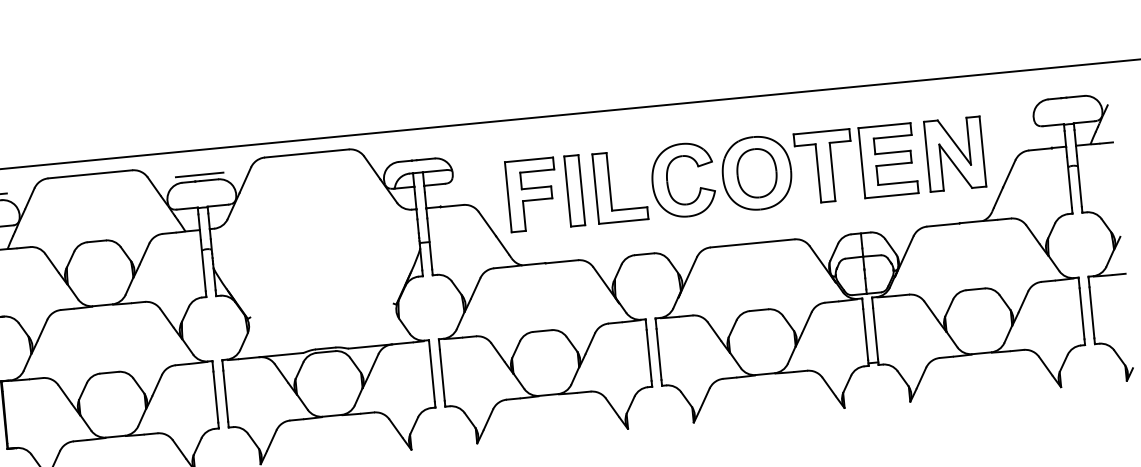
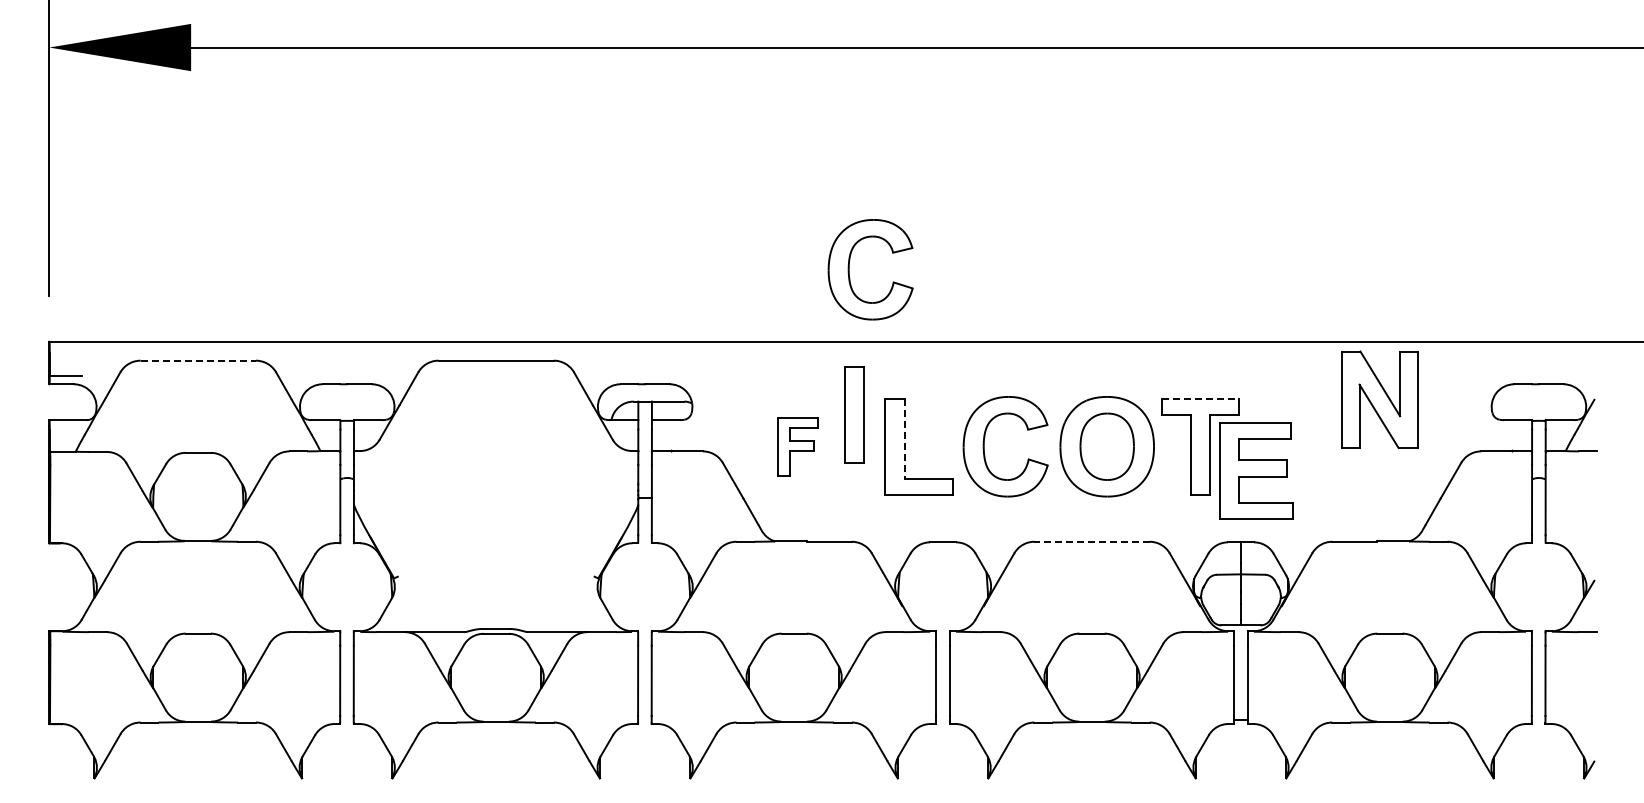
part: (557, 62) -> (849, 269), added
line: (822, 131) -> (1201, 398), solid -> dashed
part: (954, 154) -> (1379, 399), moved
part: (888, 160) -> (1256, 470), moved
line: (90, 174) -> (198, 360), solid -> dashed
line: (199, 174) -> (346, 375), removed
line: (609, 182) -> (904, 439), solid -> dashed
part: (574, 190) -> (854, 414), moved
part: (531, 194) -> (797, 446), size x0.6
line: (752, 243) -> (1092, 541), solid -> dashed

